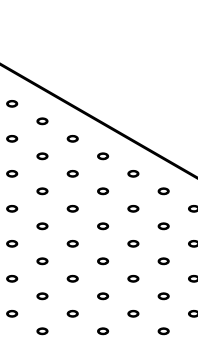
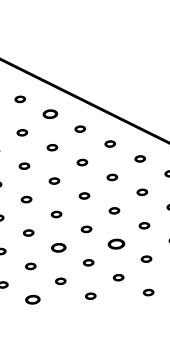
part: (72, 138) -> (49, 113), size x1.4
part: (72, 278) -> (58, 247), size x1.4
part: (133, 278) -> (116, 244), size x1.6
part: (42, 331) -> (32, 300), size x1.4

